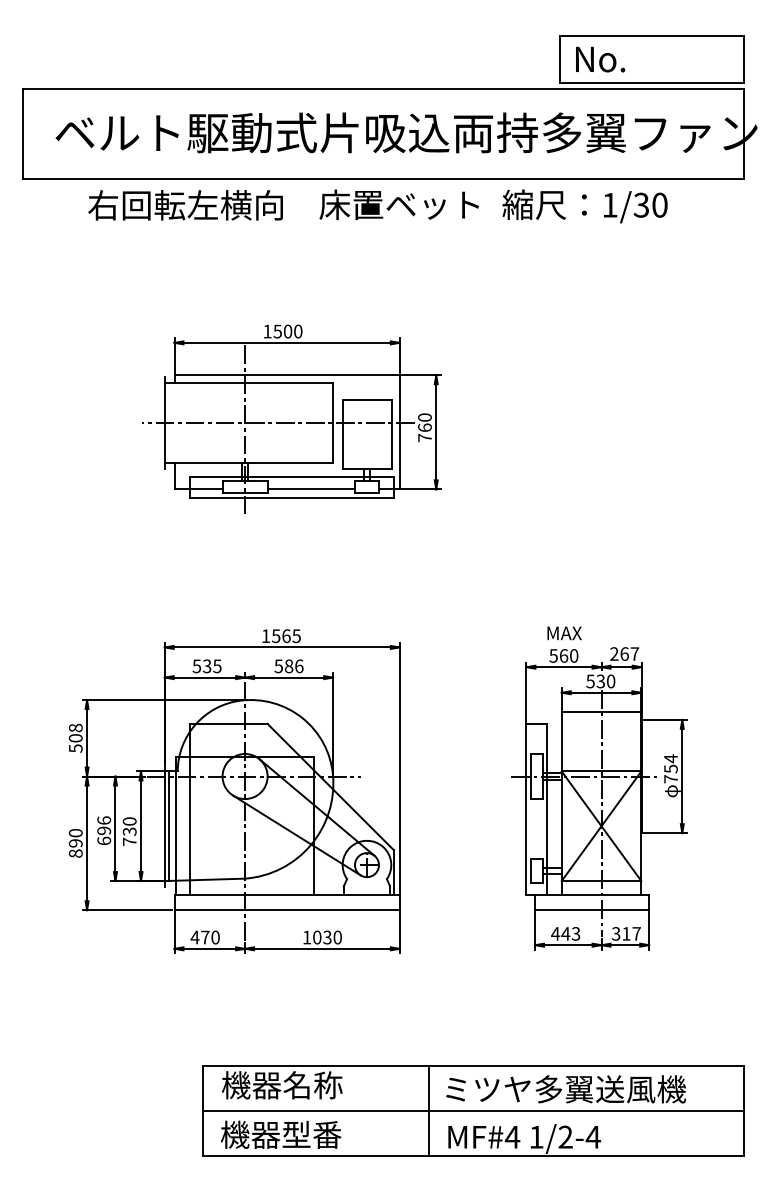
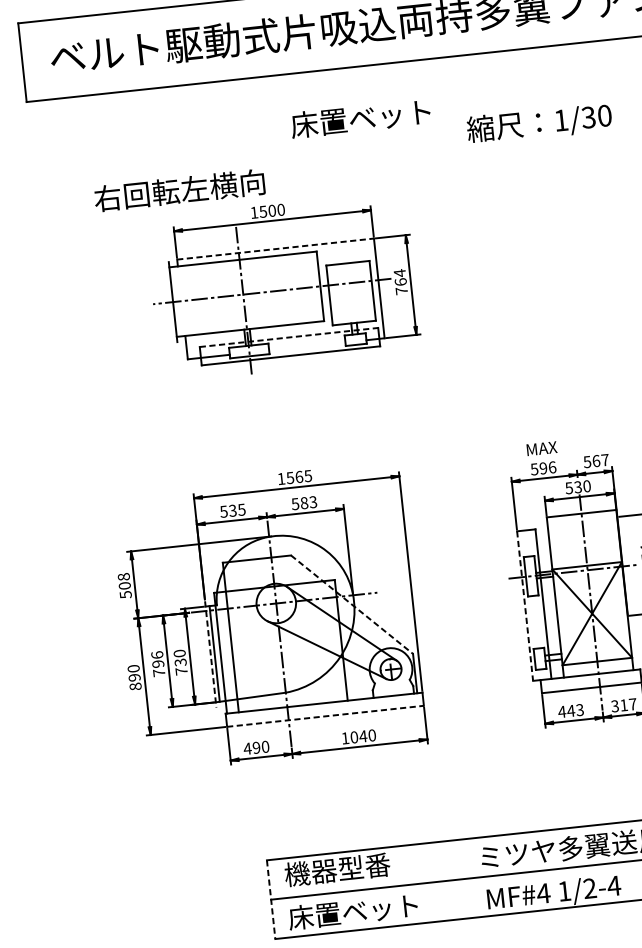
text: (398, 204) -> (359, 118), moved
text: (185, 205) -> (179, 190), moved
text: (584, 206) -> (539, 123), moved
line: (287, 375) -> (275, 249), solid -> dashed
text: (424, 417) -> (399, 273), 760 -> 764
line: (292, 476) -> (289, 337), solid -> dashed
line: (310, 489) -> (306, 346), removed
text: (614, 653) -> (587, 461), 267 -> 567
text: (568, 655) -> (547, 467), 560 -> 596
text: (299, 666) -> (313, 502), 586 -> 583
line: (331, 787) -> (352, 605), solid -> dashed
line: (526, 809) -> (525, 606), solid -> dashed
line: (164, 826) -> (210, 654), solid -> dashed
text: (104, 840) -> (159, 672), 696 -> 796
line: (287, 910) -> (325, 716), solid -> dashed
text: (205, 937) -> (256, 747), 470 -> 490
text: (326, 937) -> (362, 736), 1030 -> 1040
text: (312, 1085) -> (364, 867), 機器名称 -> 機器型番
line: (203, 1111) -> (271, 899), solid -> dashed
line: (428, 1111) -> (467, 878), removed
text: (294, 1134) -> (352, 911), 機器型番 -> 床置ベット

